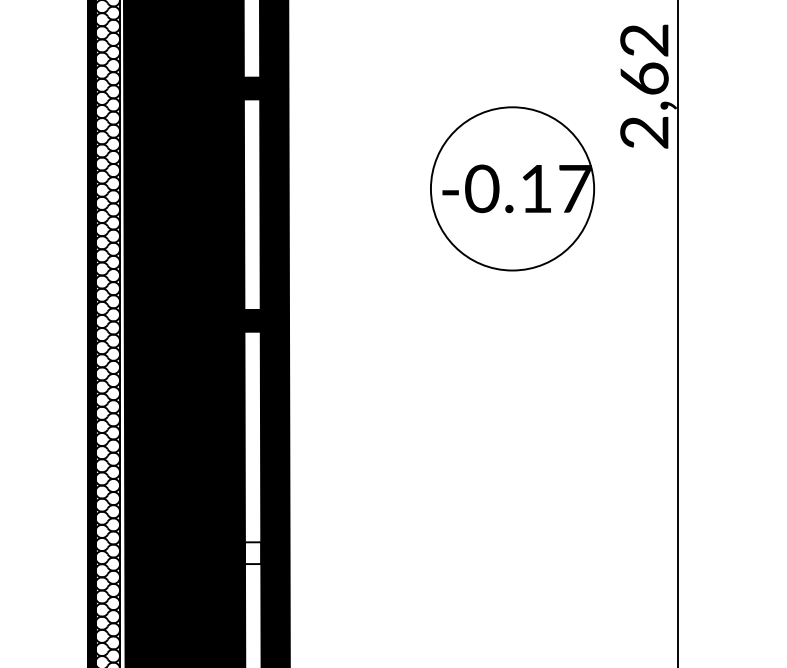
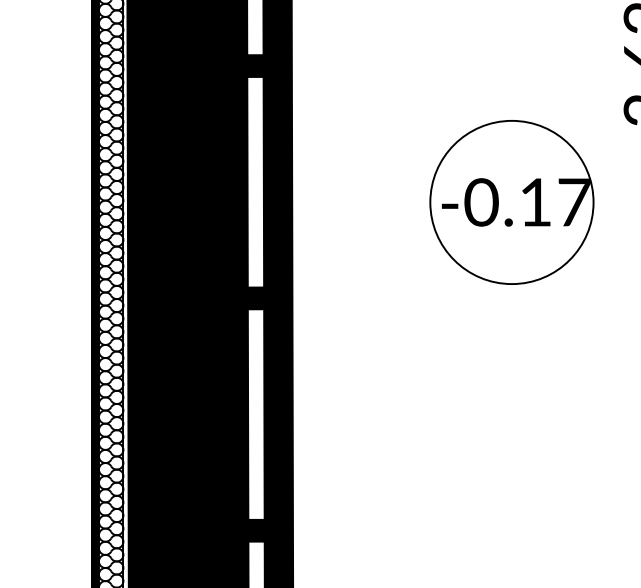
part: (512, 188) -> (511, 202), moved
fill: (252, 553) -> (255, 531), added

